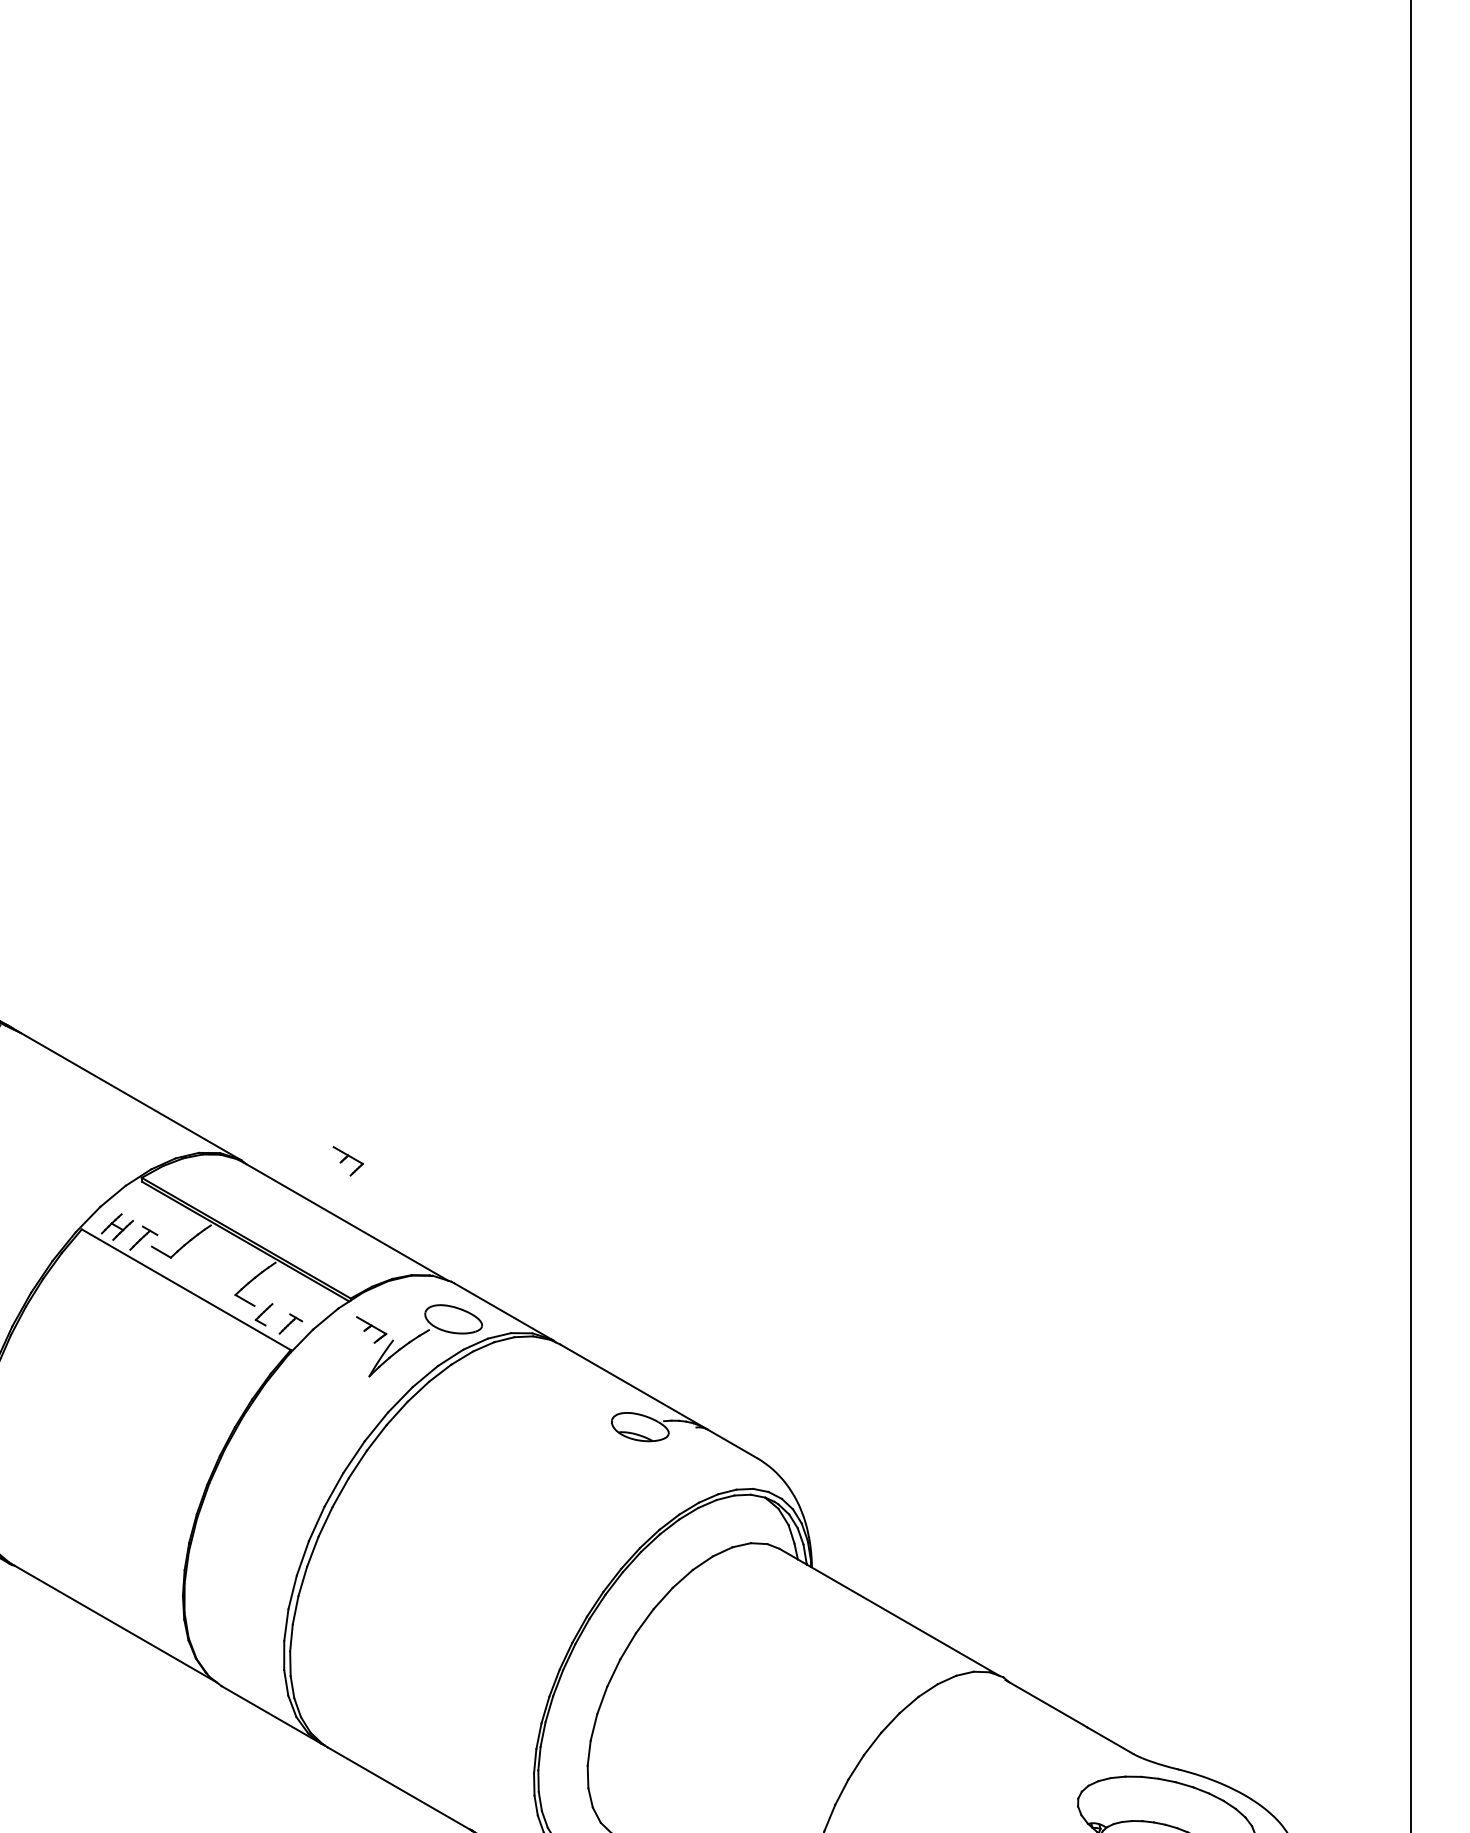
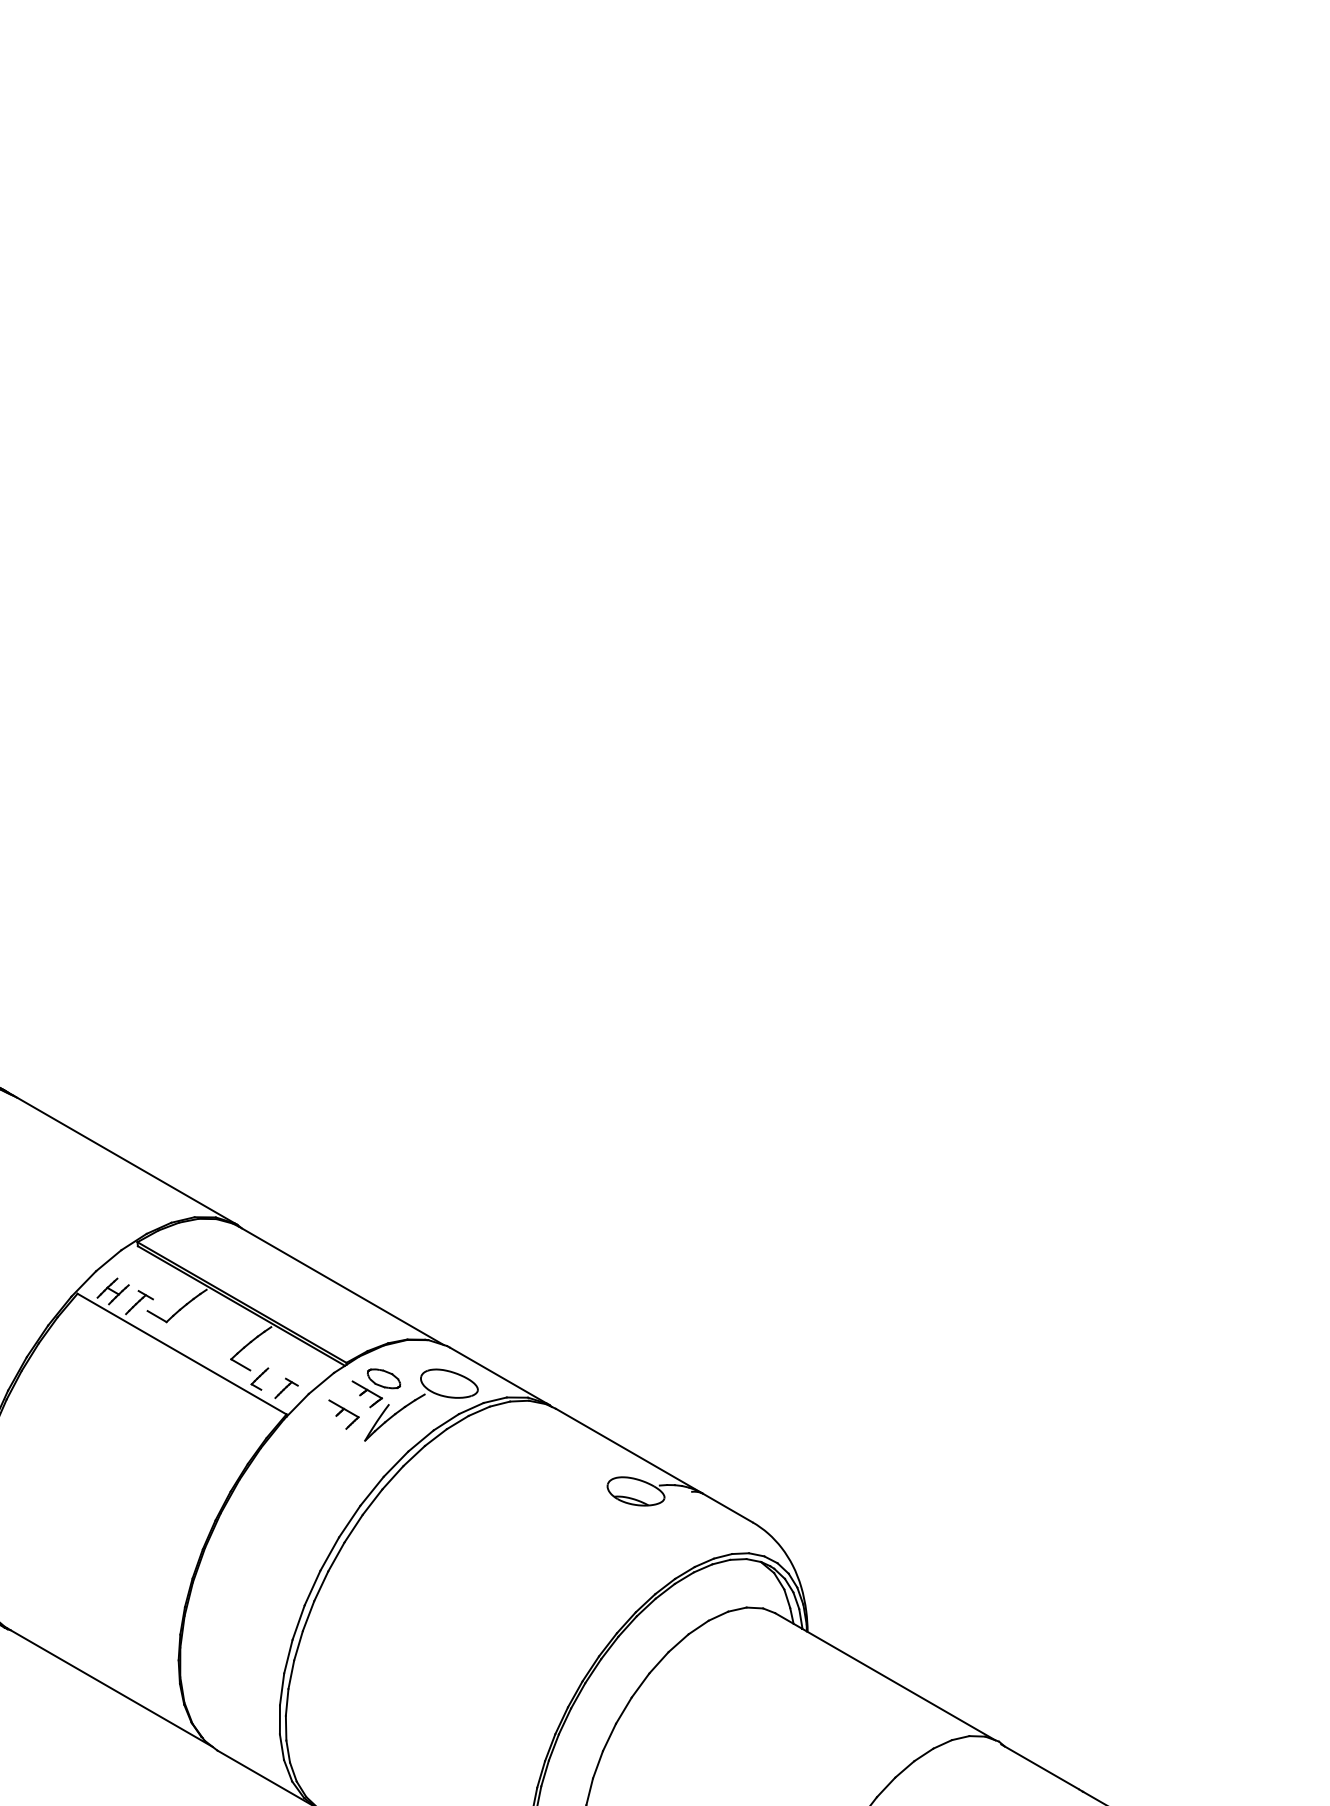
part: (347, 1161) -> (343, 1414), moved
part: (388, 1314) -> (384, 1378), added

